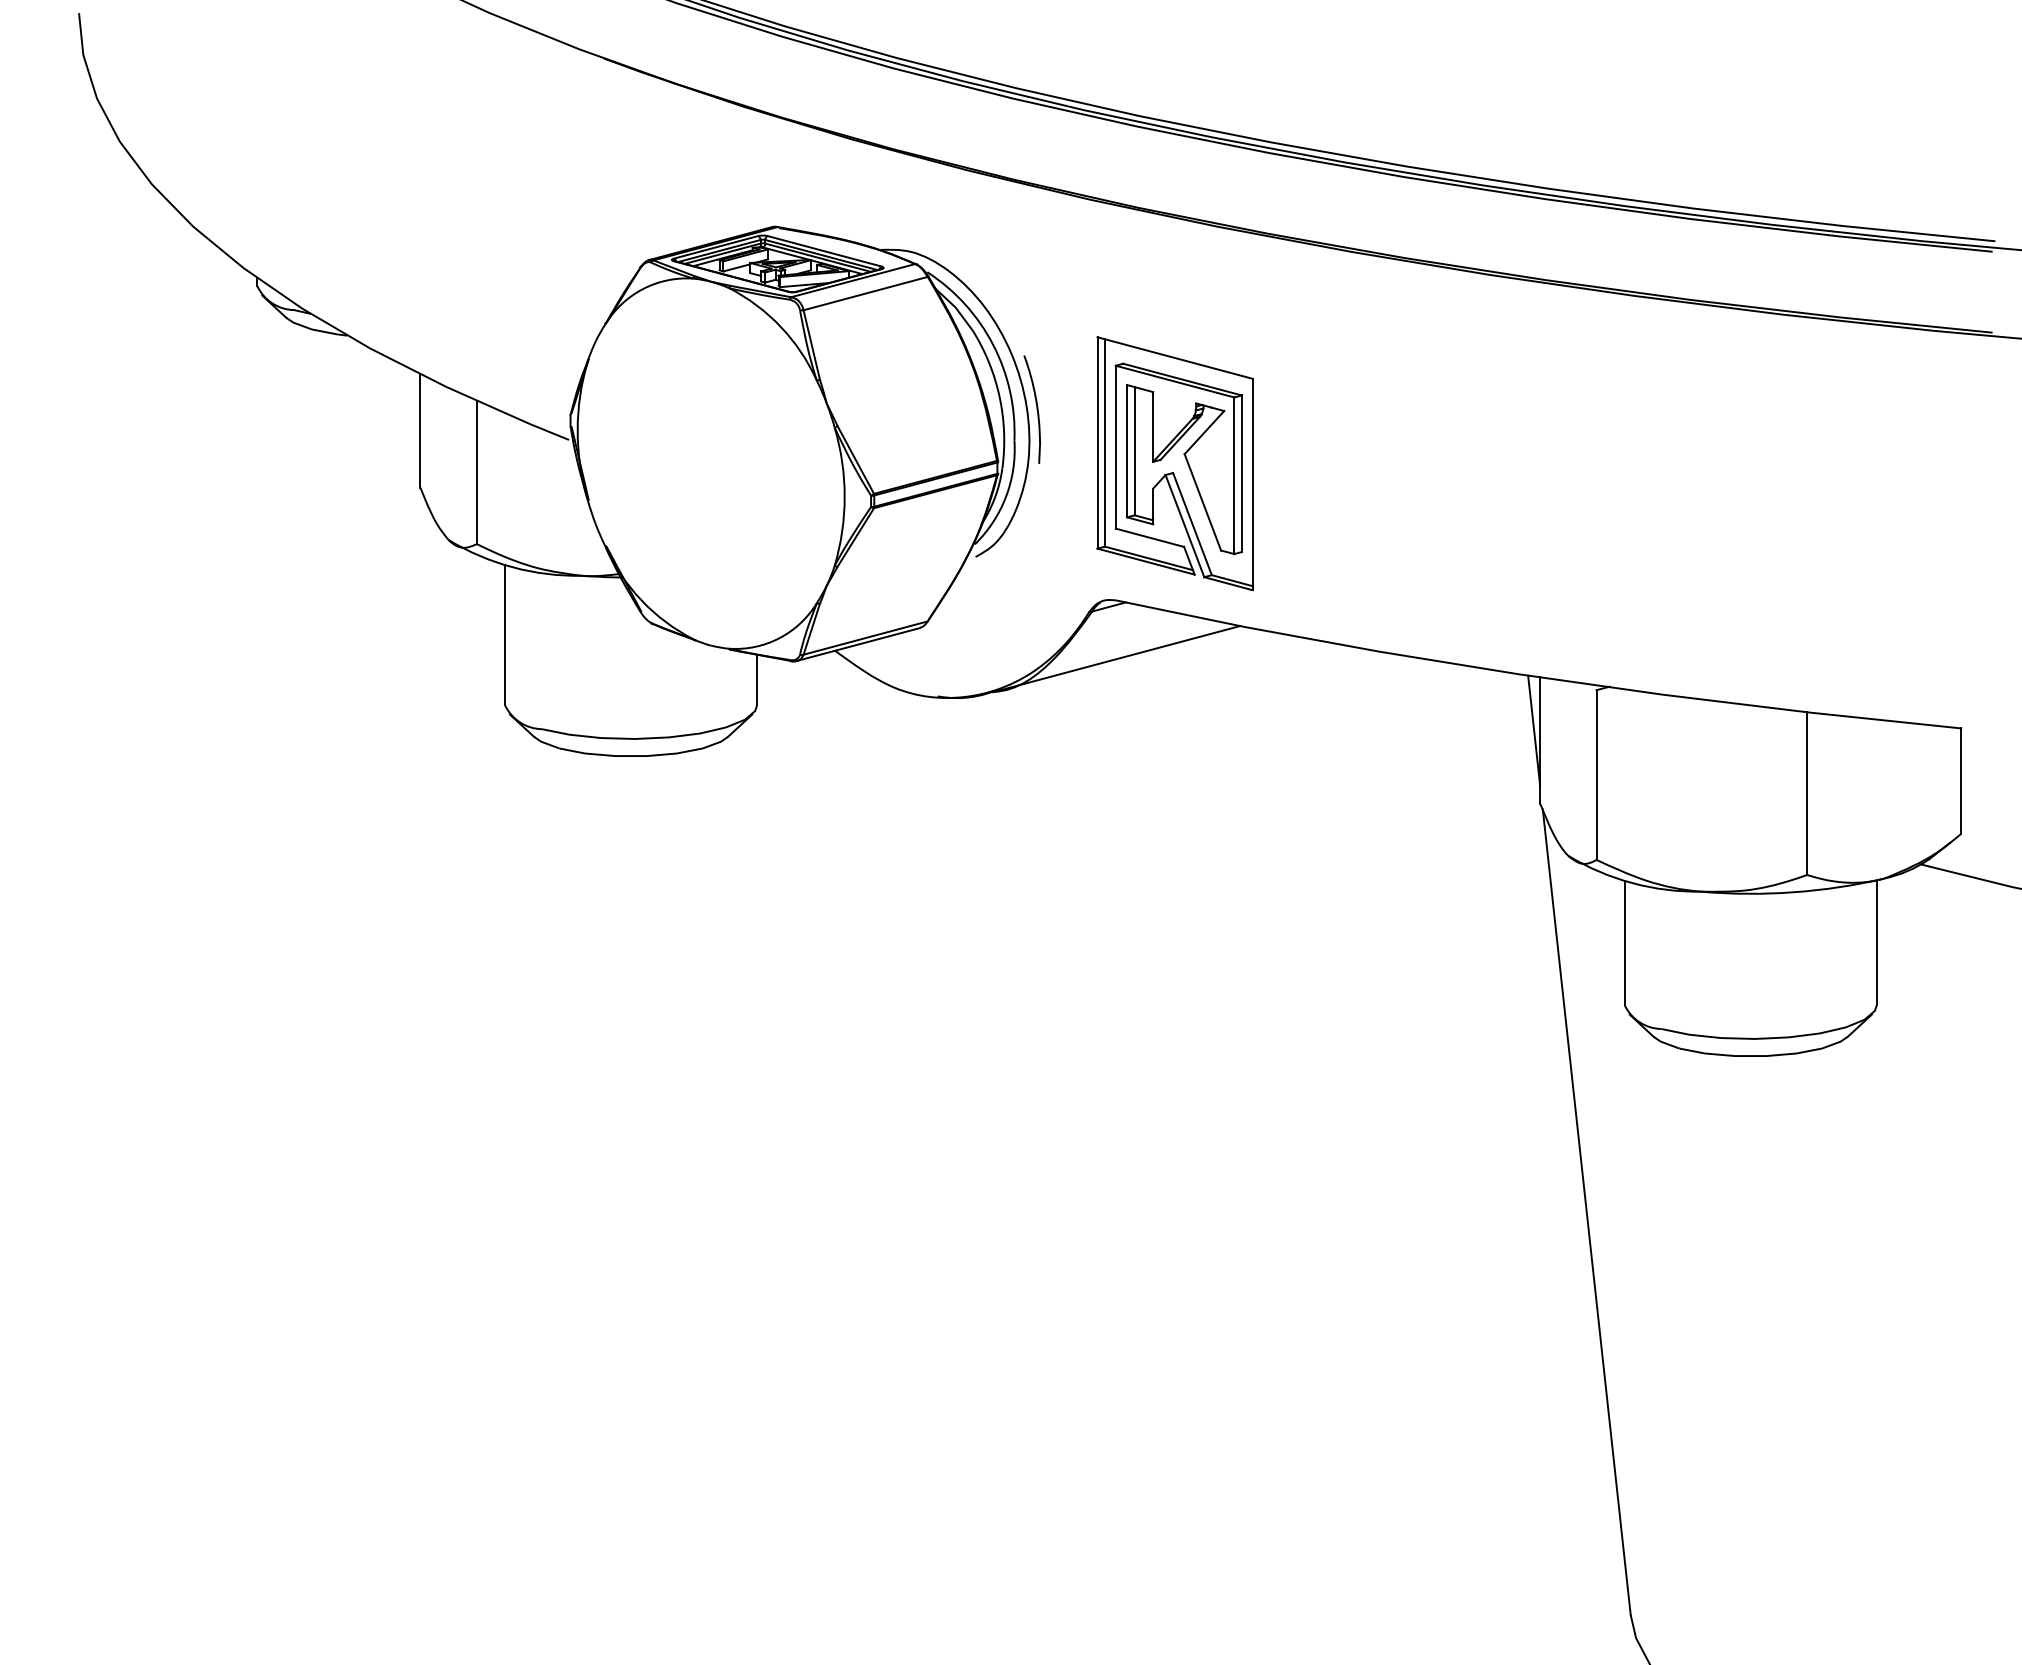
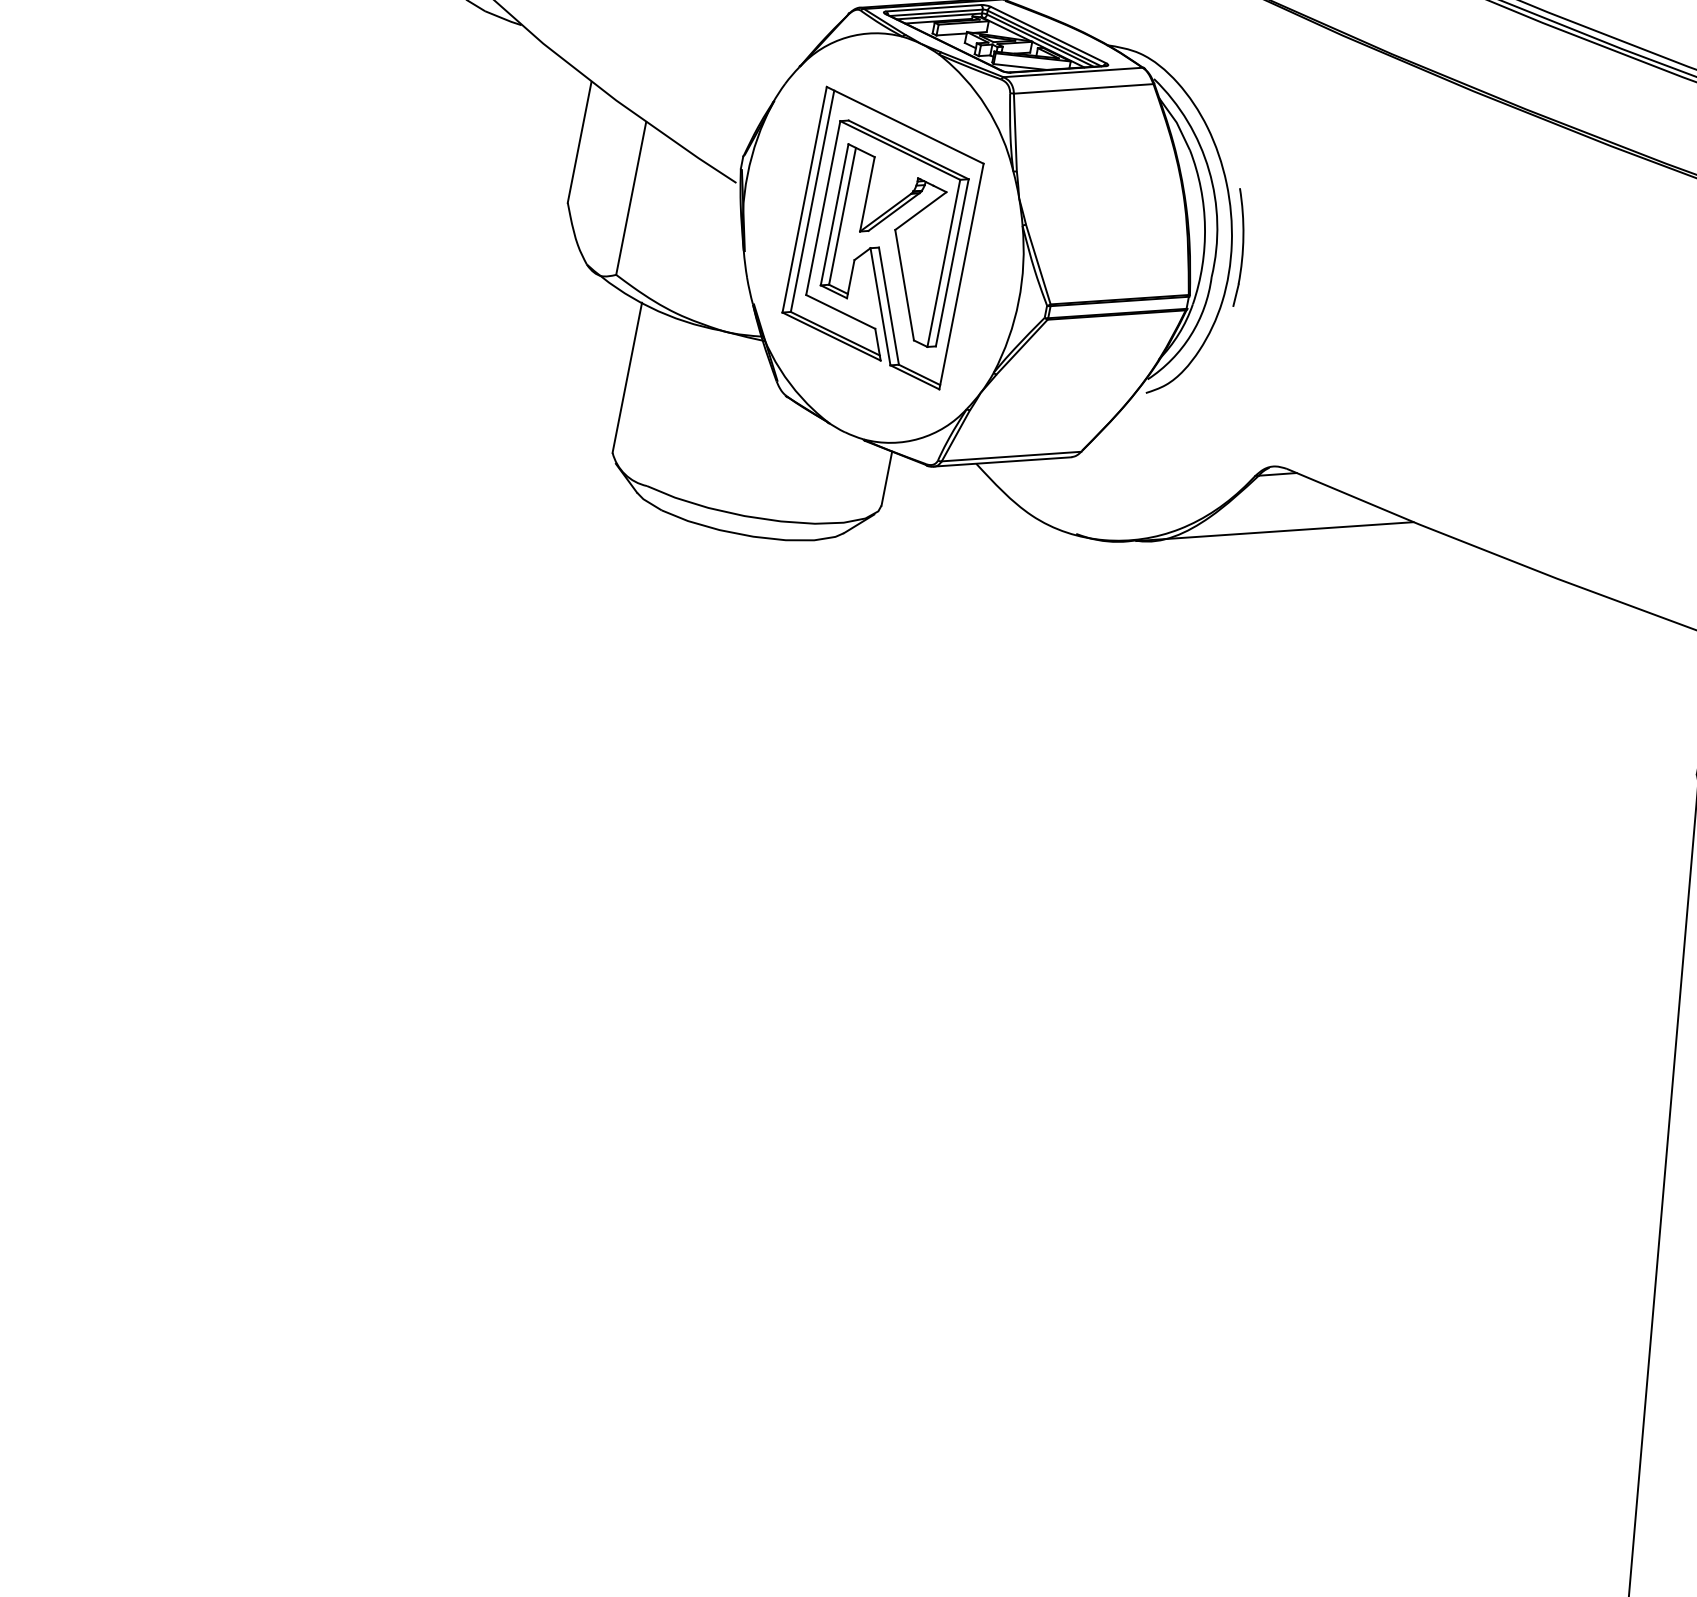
part: (1174, 463) -> (882, 237), moved

